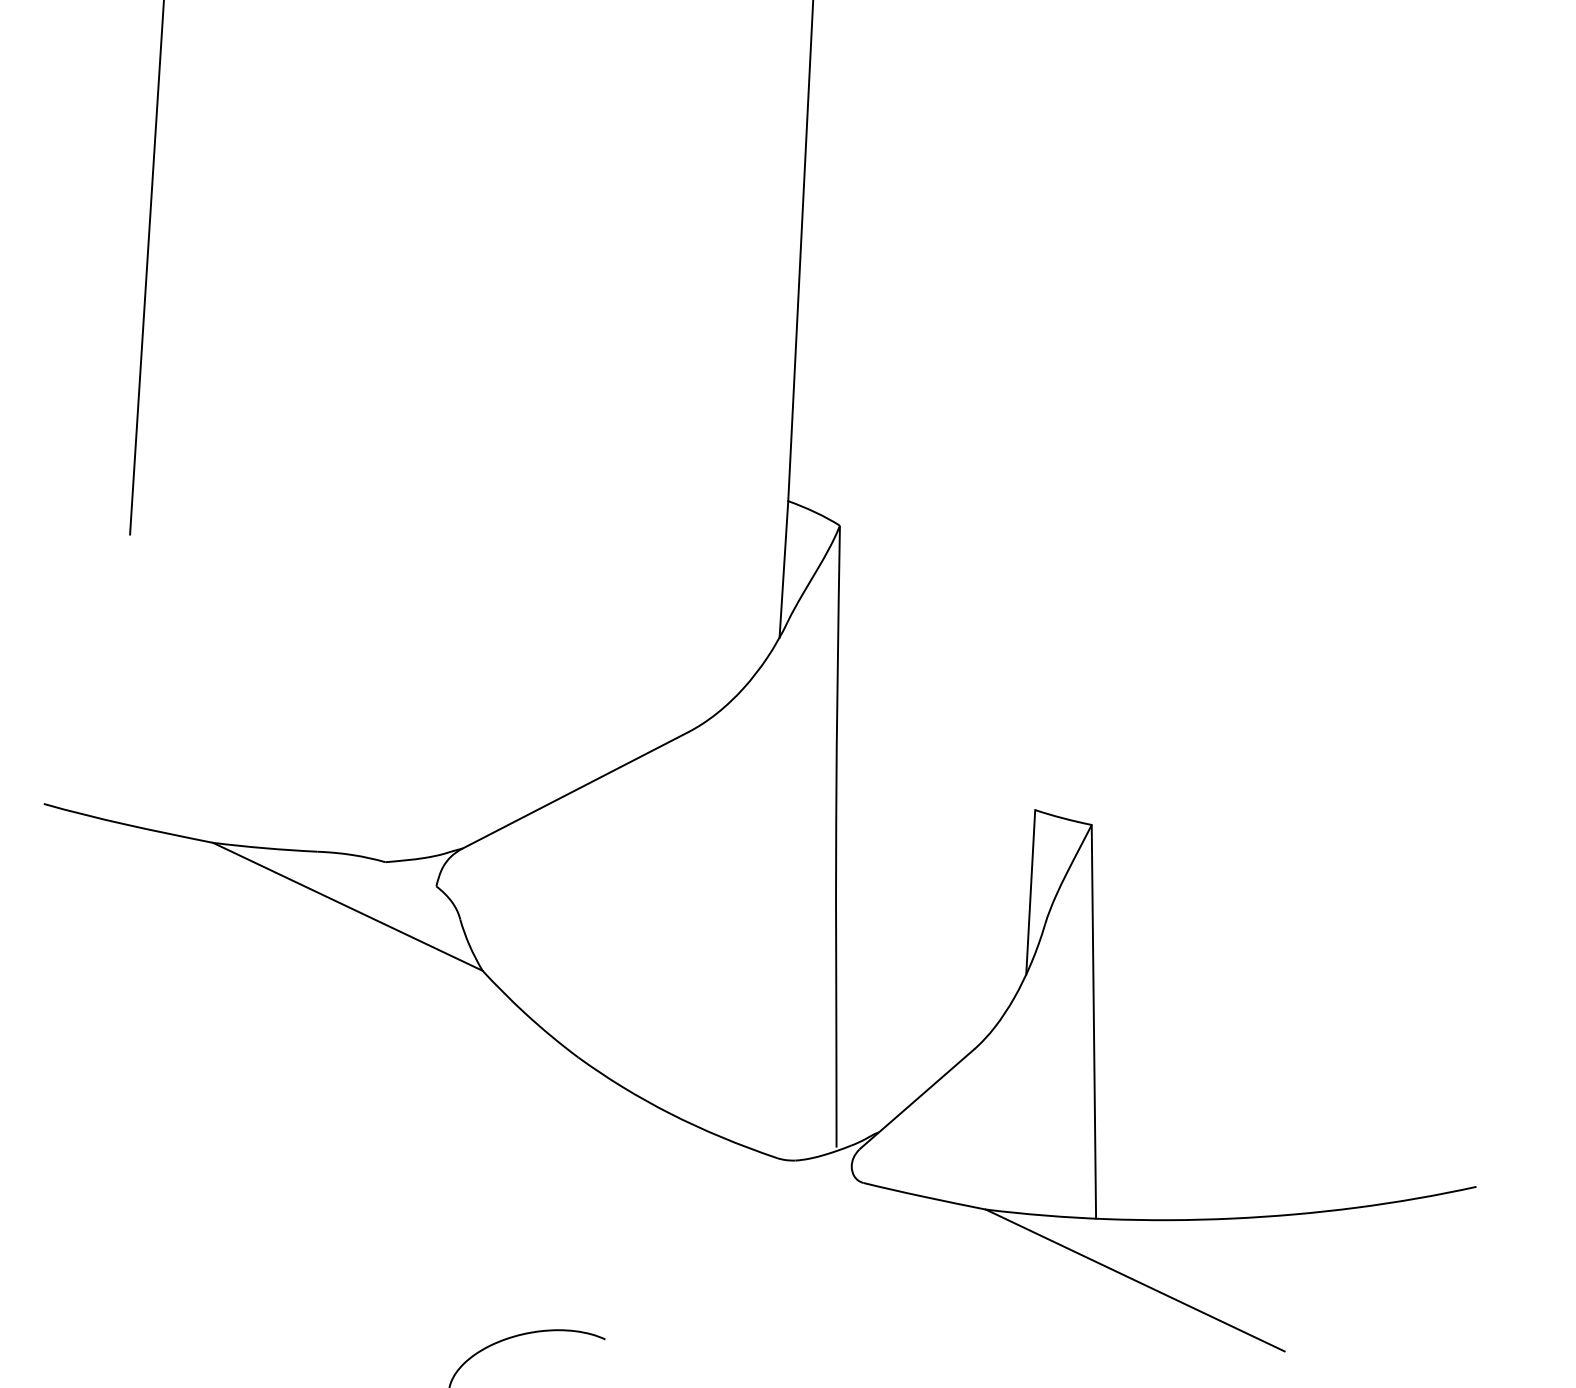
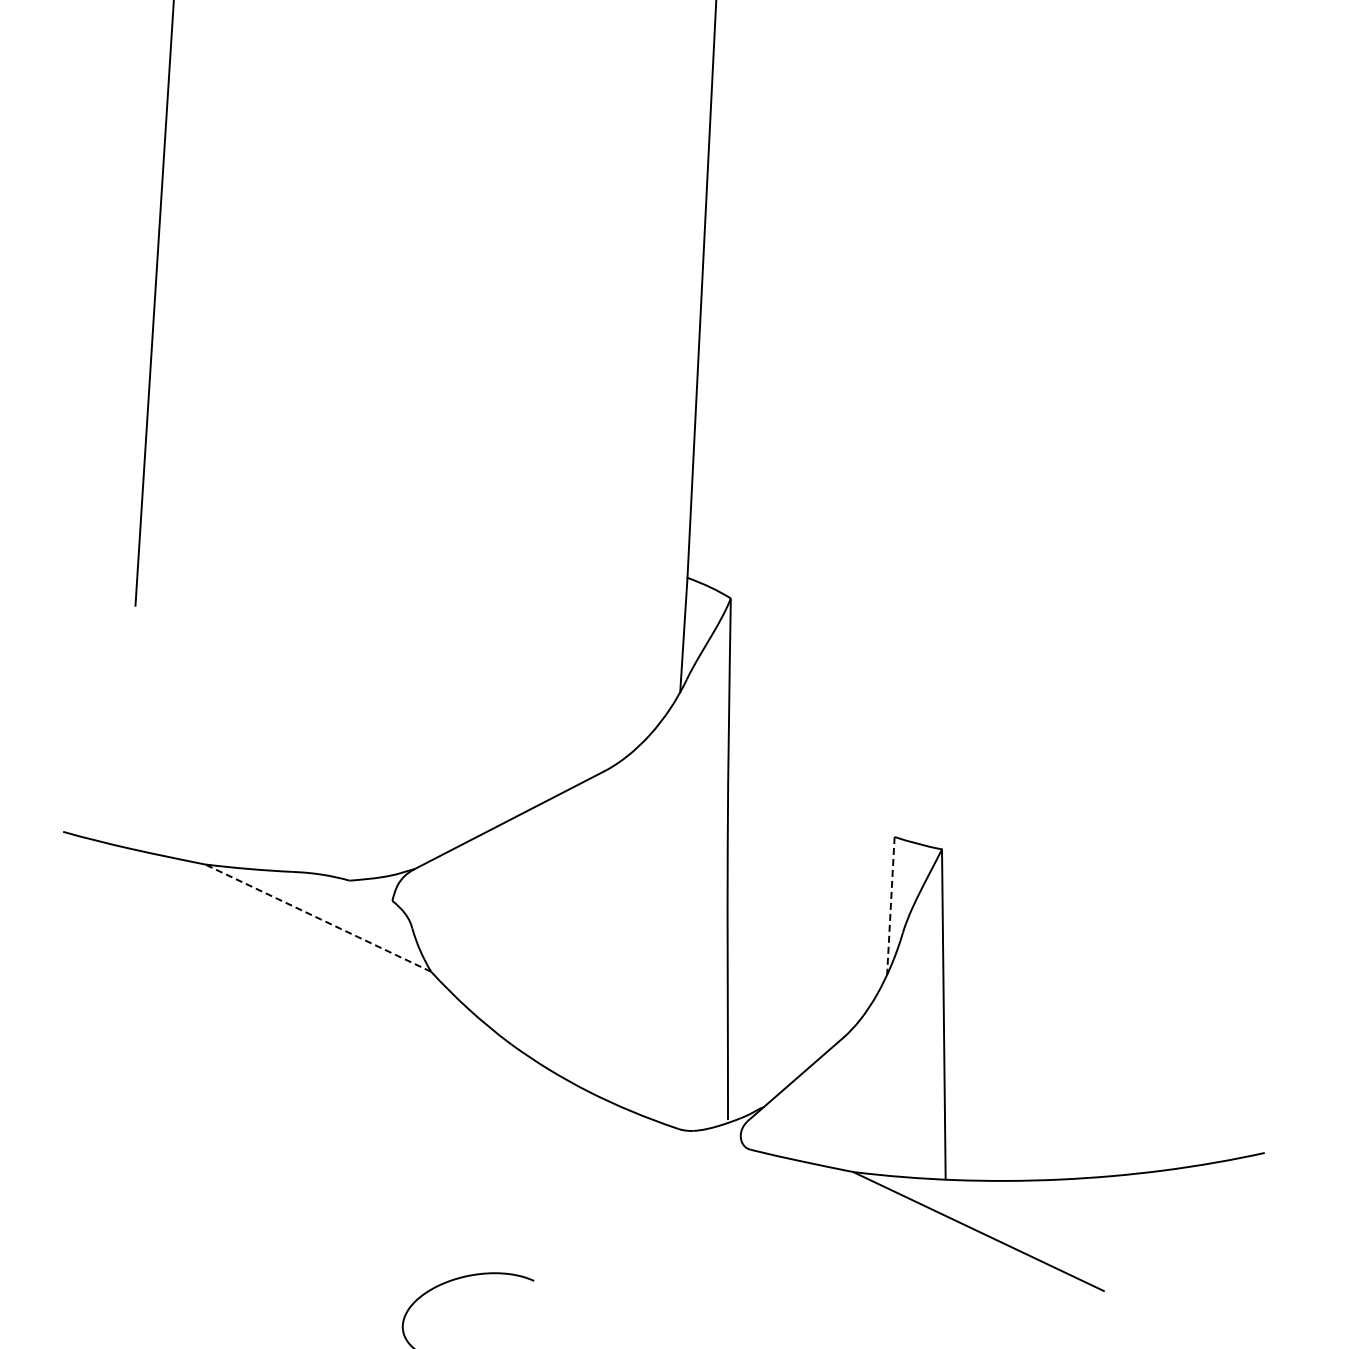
line: (1030, 892) -> (890, 906), solid -> dashed
line: (347, 906) -> (317, 917), solid -> dashed

